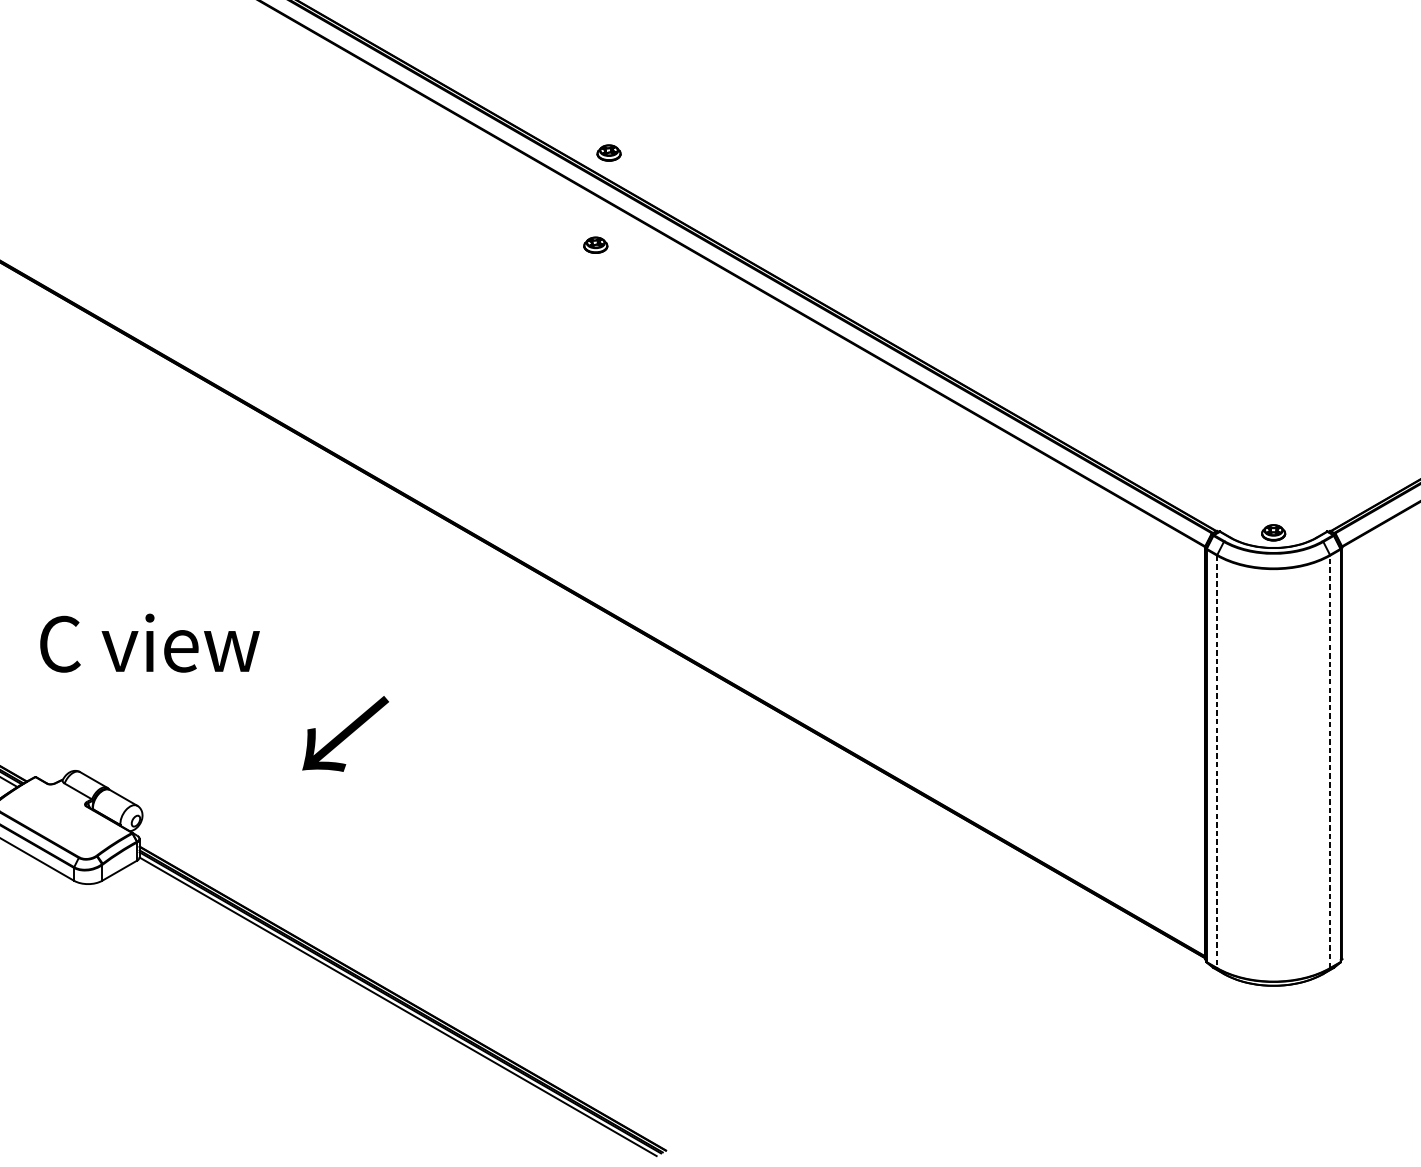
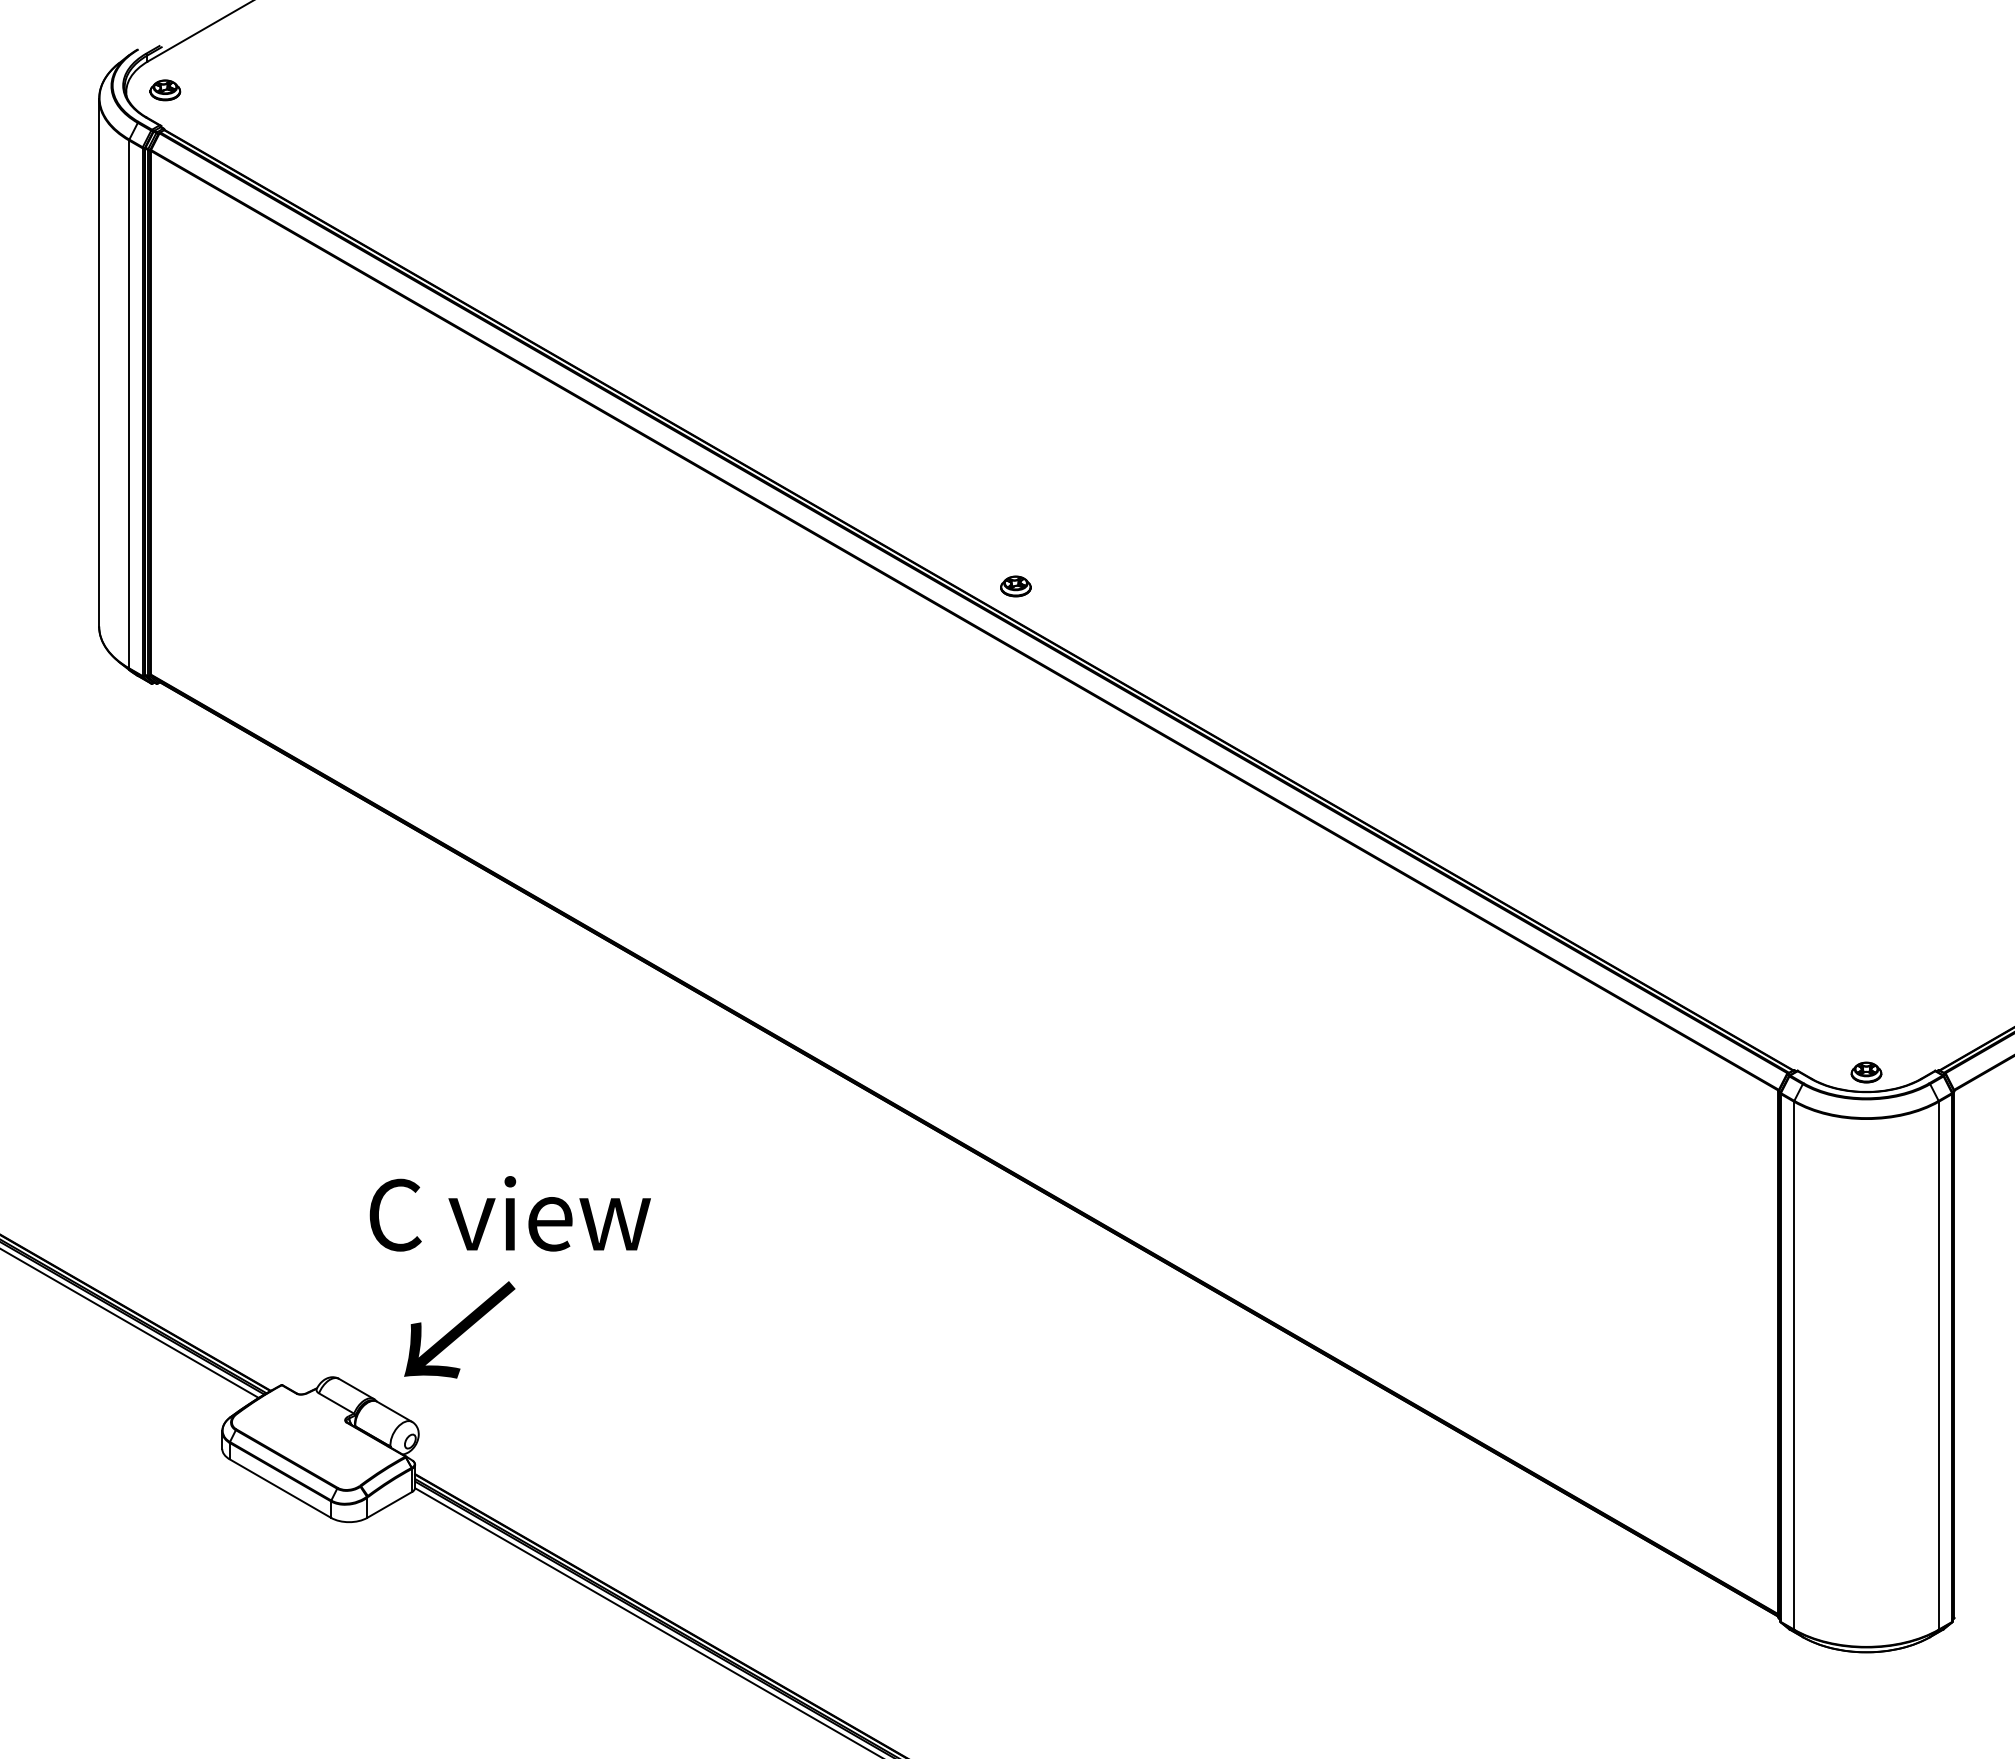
part: (595, 245) -> (998, 704), removed
text: (149, 642) -> (509, 1213), moved
text: (345, 733) -> (459, 1329), moved
line: (1217, 761) -> (1794, 1365), dashed -> solid
line: (1329, 761) -> (1938, 1365), dashed -> solid

